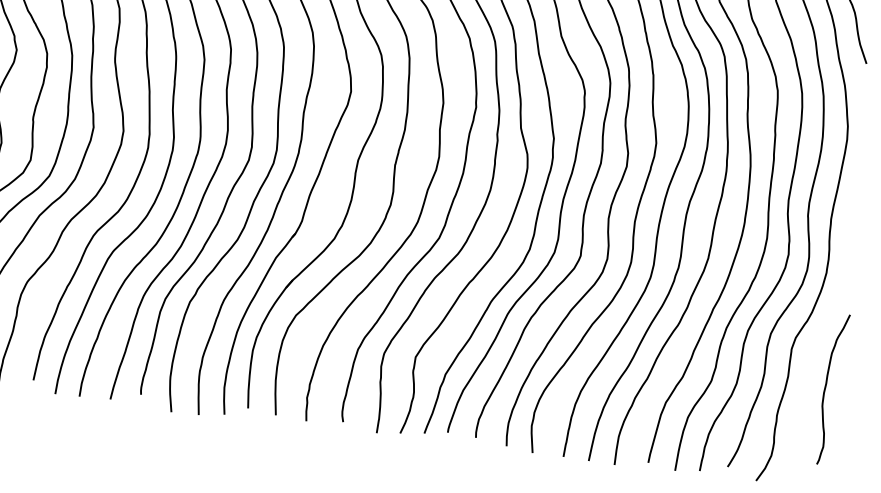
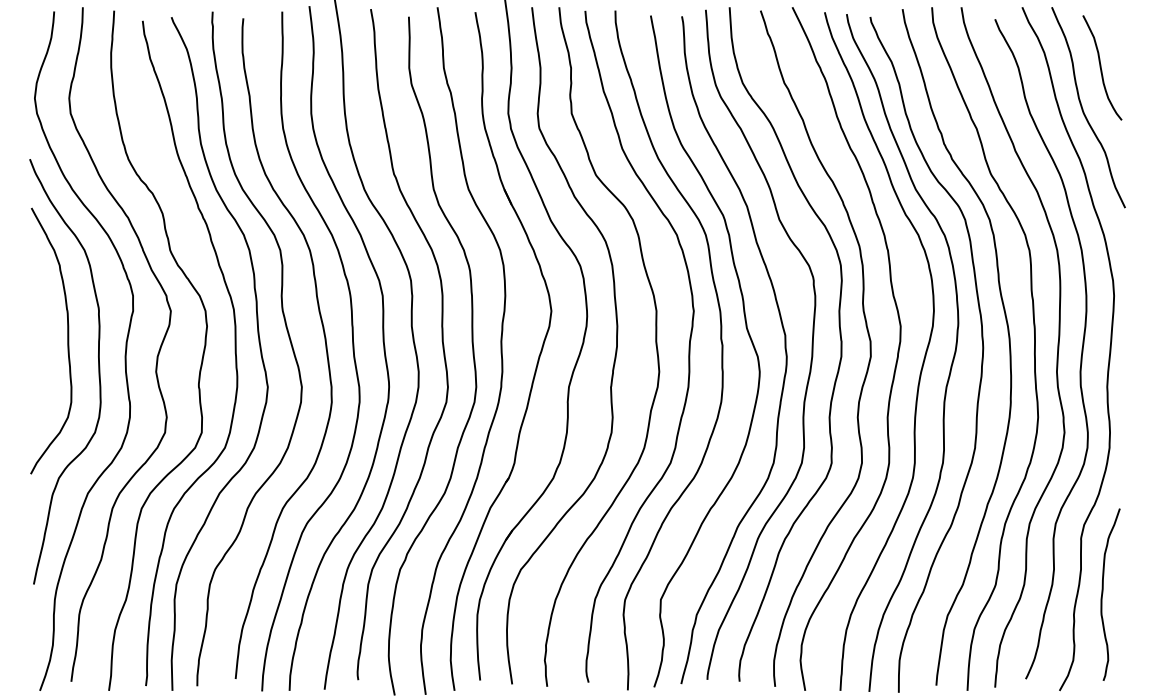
curve: (826, 387) -> (1103, 593), moved

